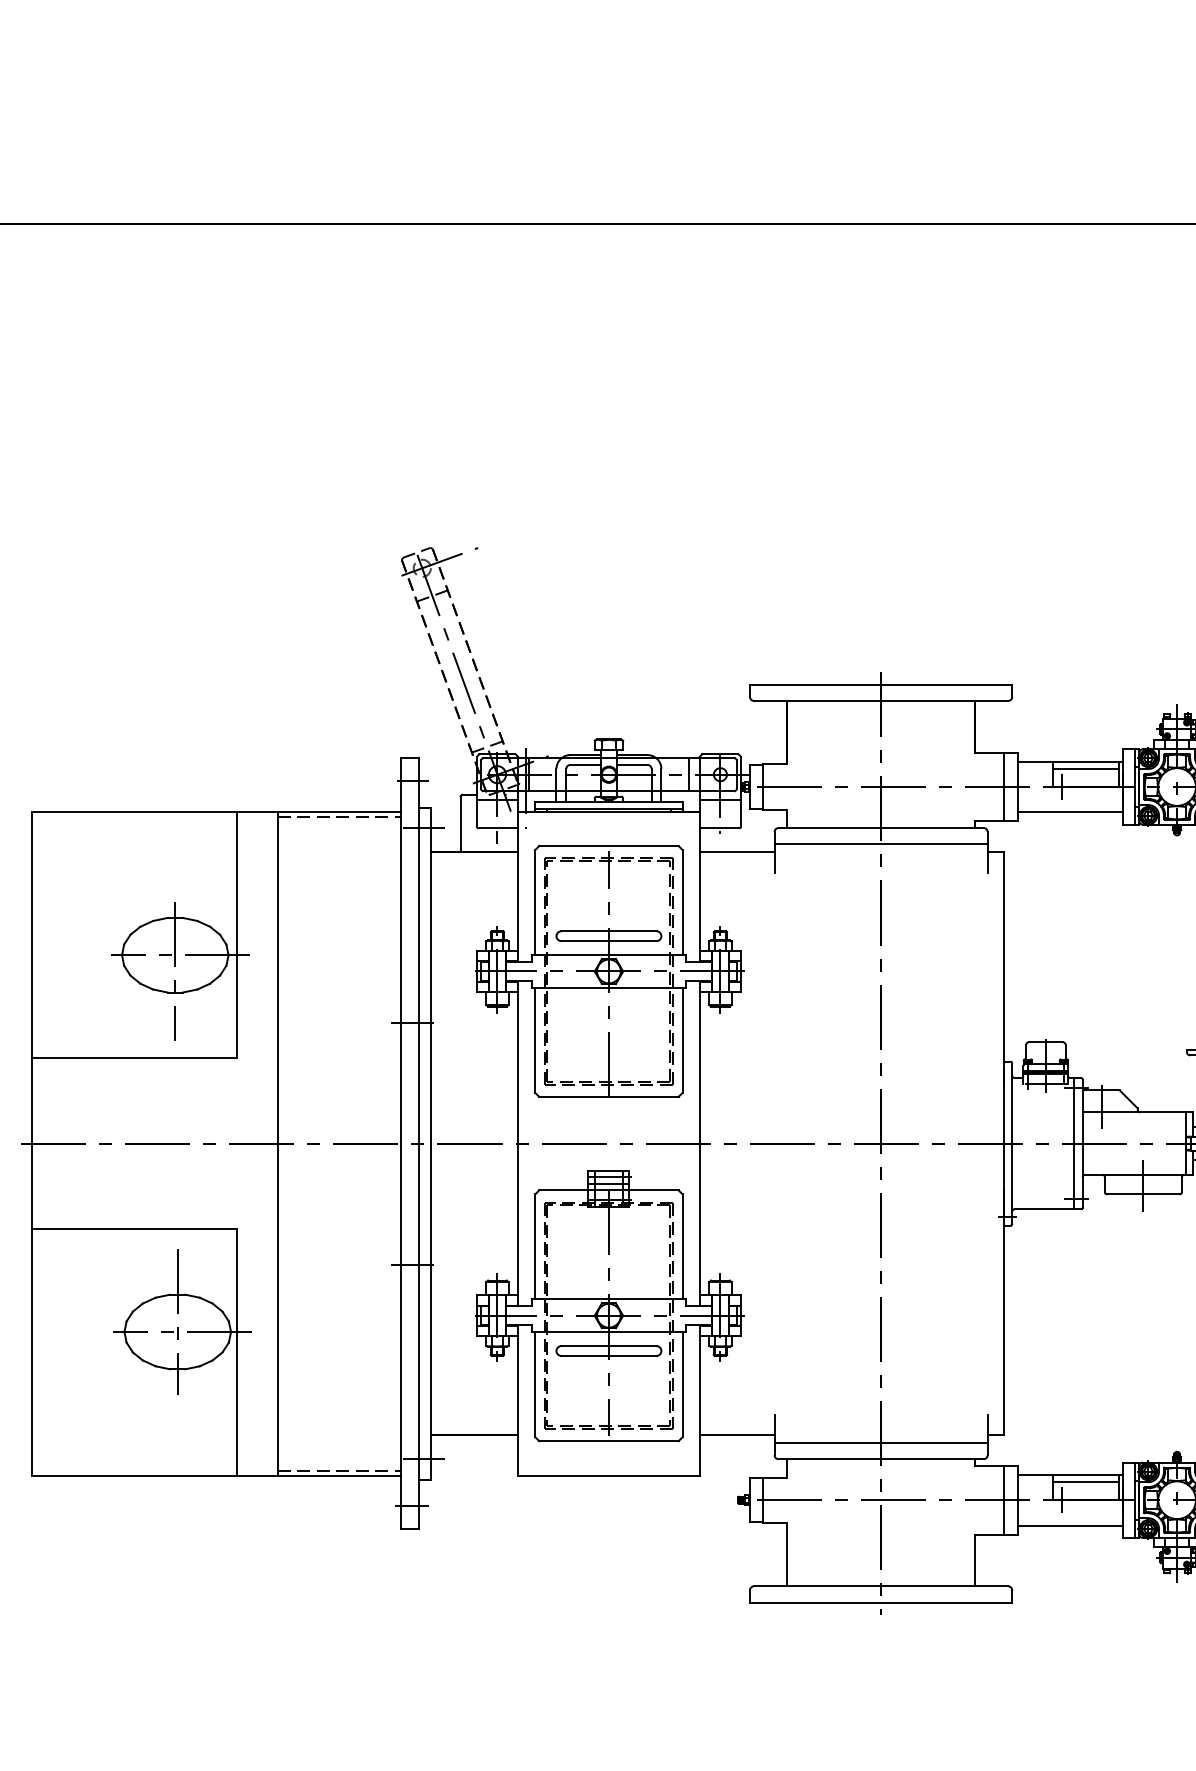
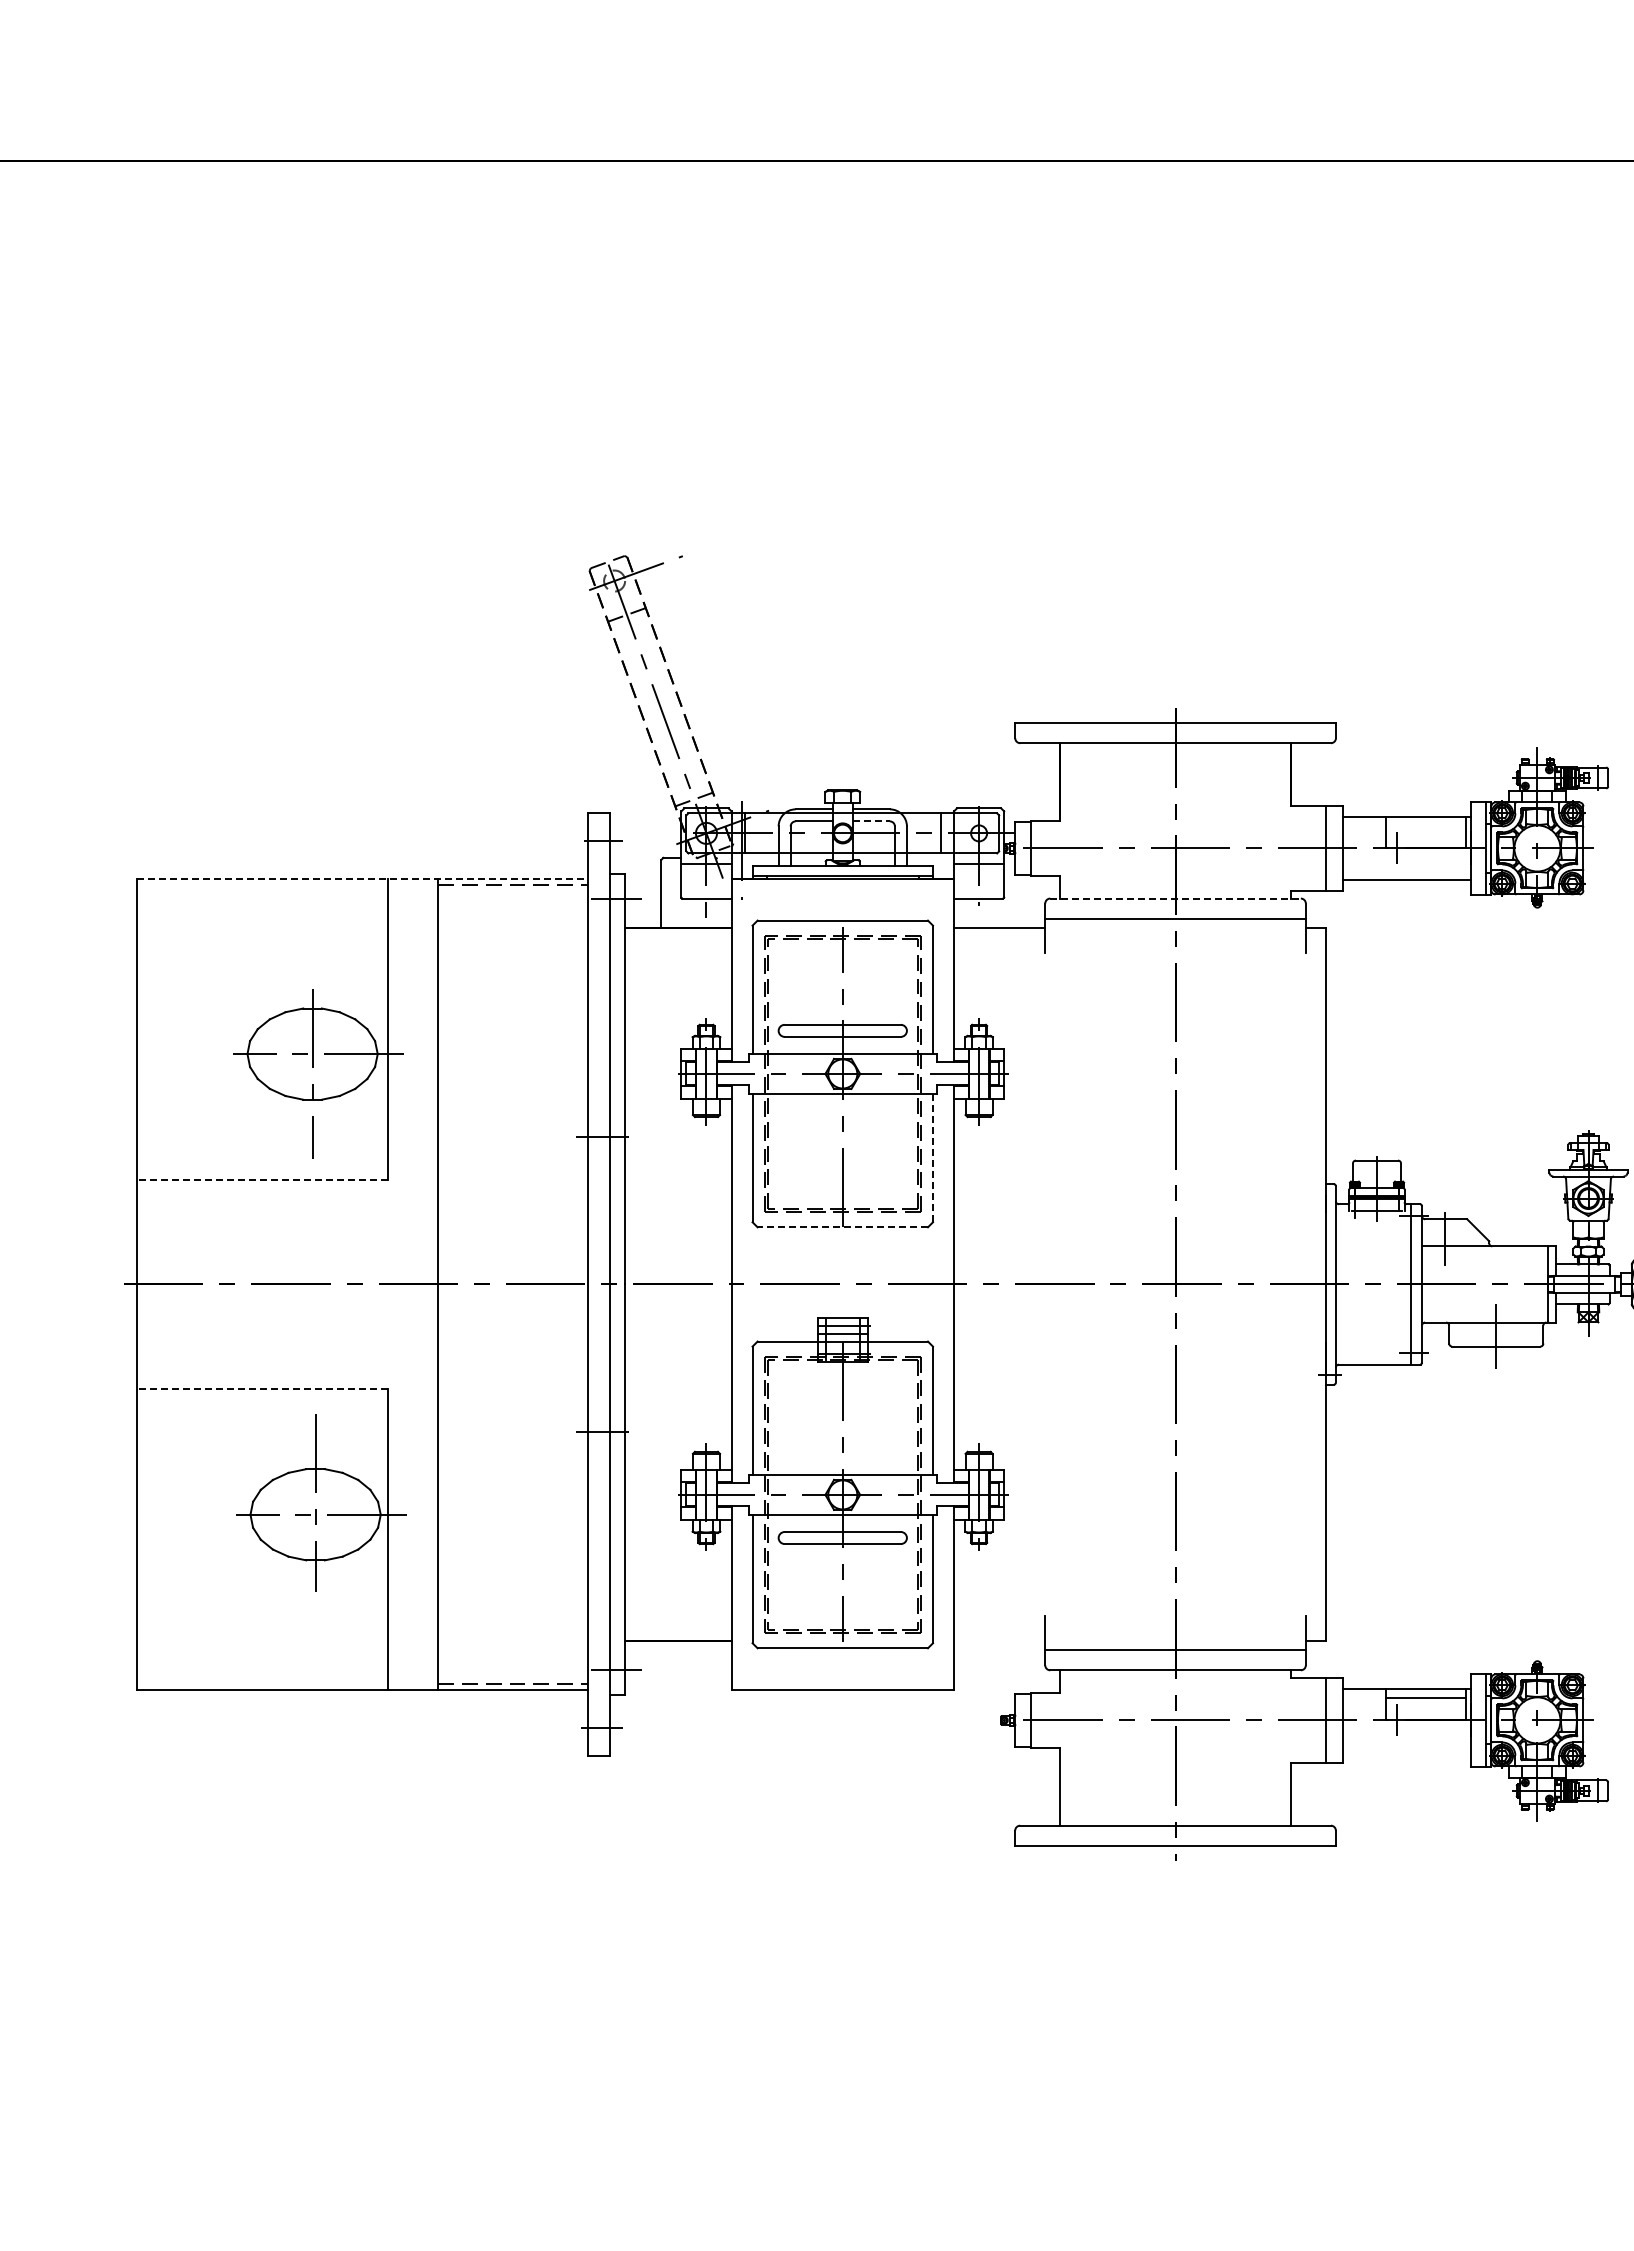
line: (632, 764) -> (871, 821), solid -> dashed
line: (1086, 769) -> (1426, 826), removed
line: (216, 811) -> (362, 878), solid -> dashed
line: (881, 827) -> (1176, 898), solid -> dashed
line: (683, 1039) -> (933, 1157), solid -> dashed
line: (134, 1058) -> (262, 1180), solid -> dashed
line: (608, 1097) -> (842, 1227), solid -> dashed
line: (134, 1228) -> (262, 1388), solid -> dashed
line: (737, 1434) -> (999, 1640), removed
line: (1070, 1525) -> (1406, 1751), removed

